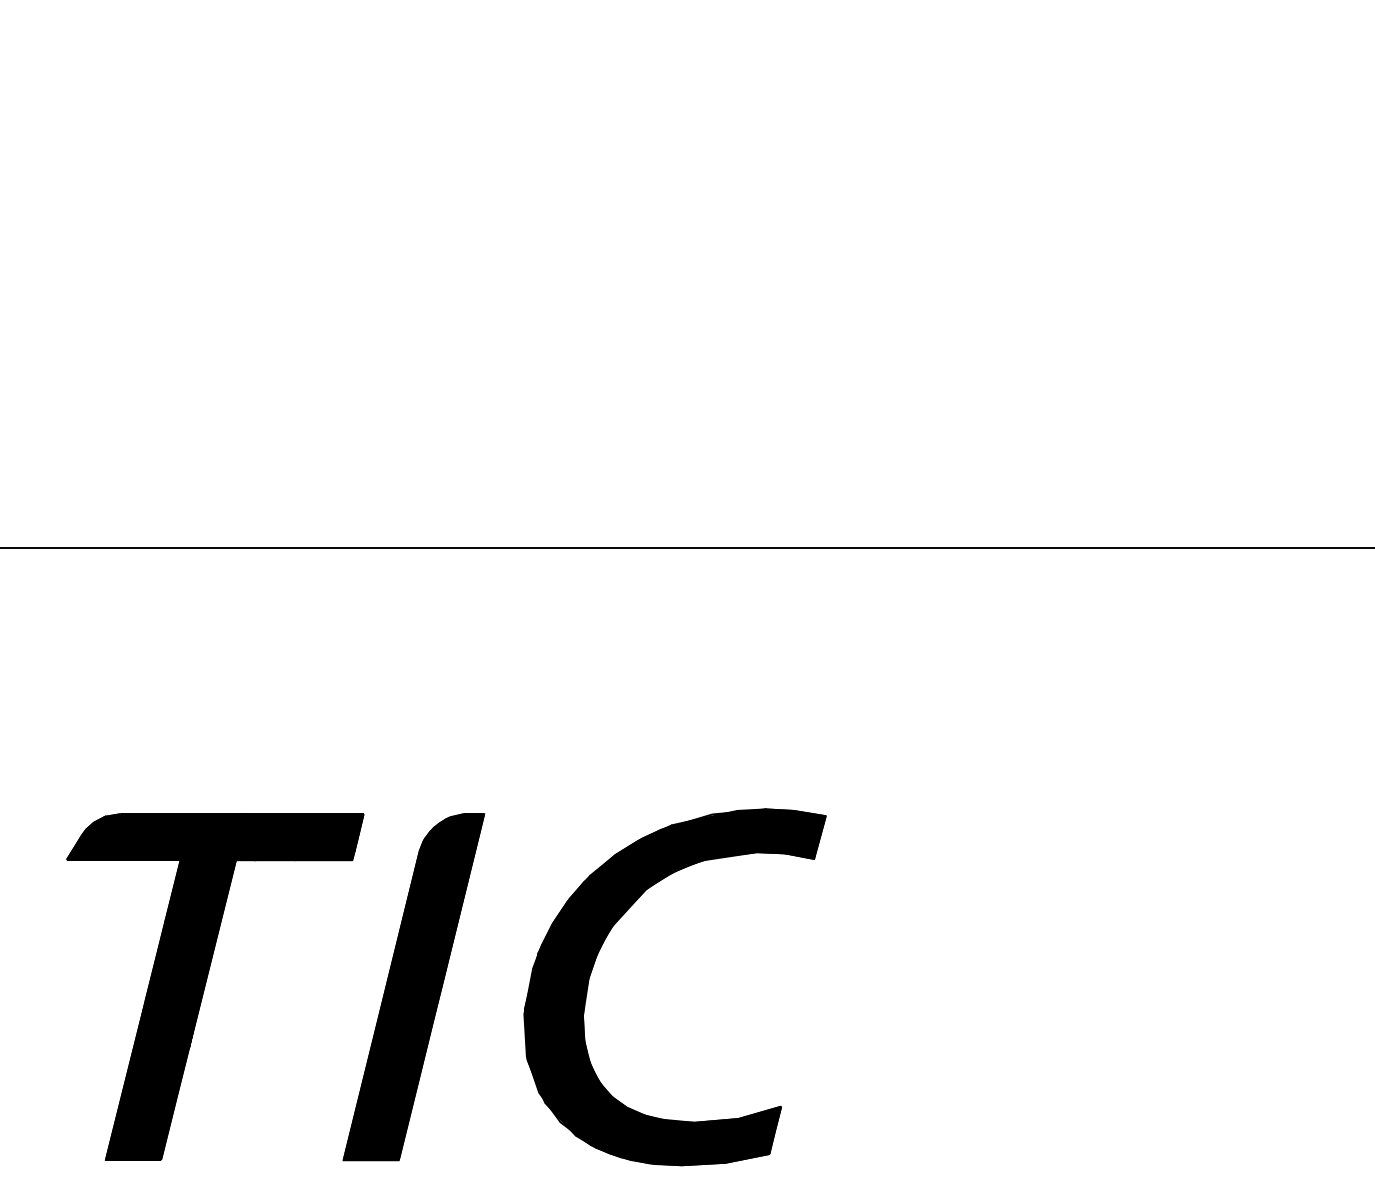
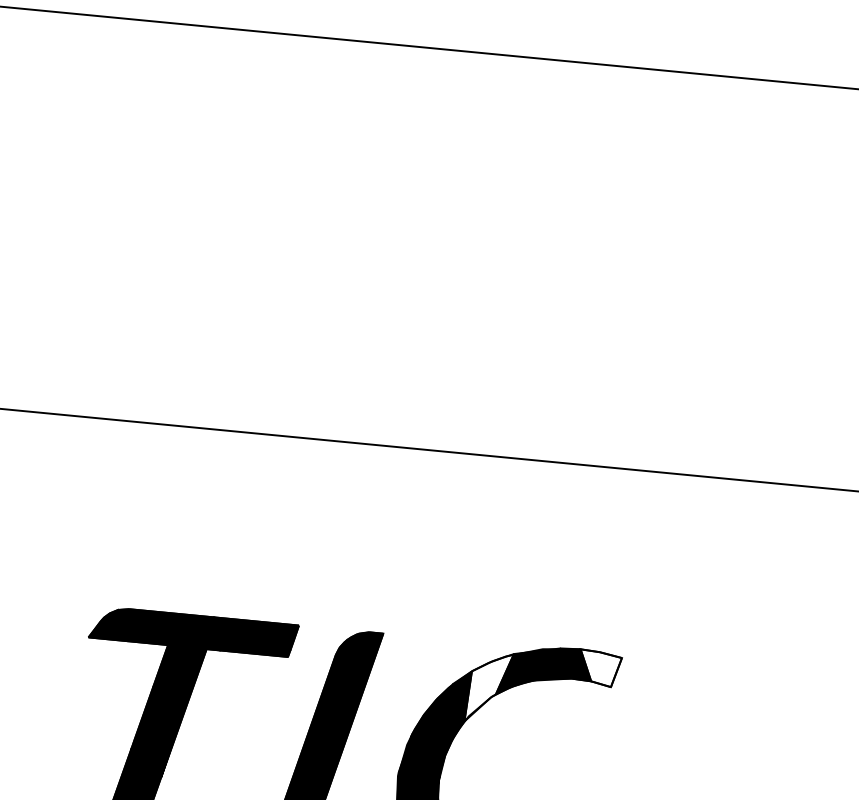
fill: (795, 833) -> (599, 668), removed
fill: (641, 876) -> (489, 687), removed

